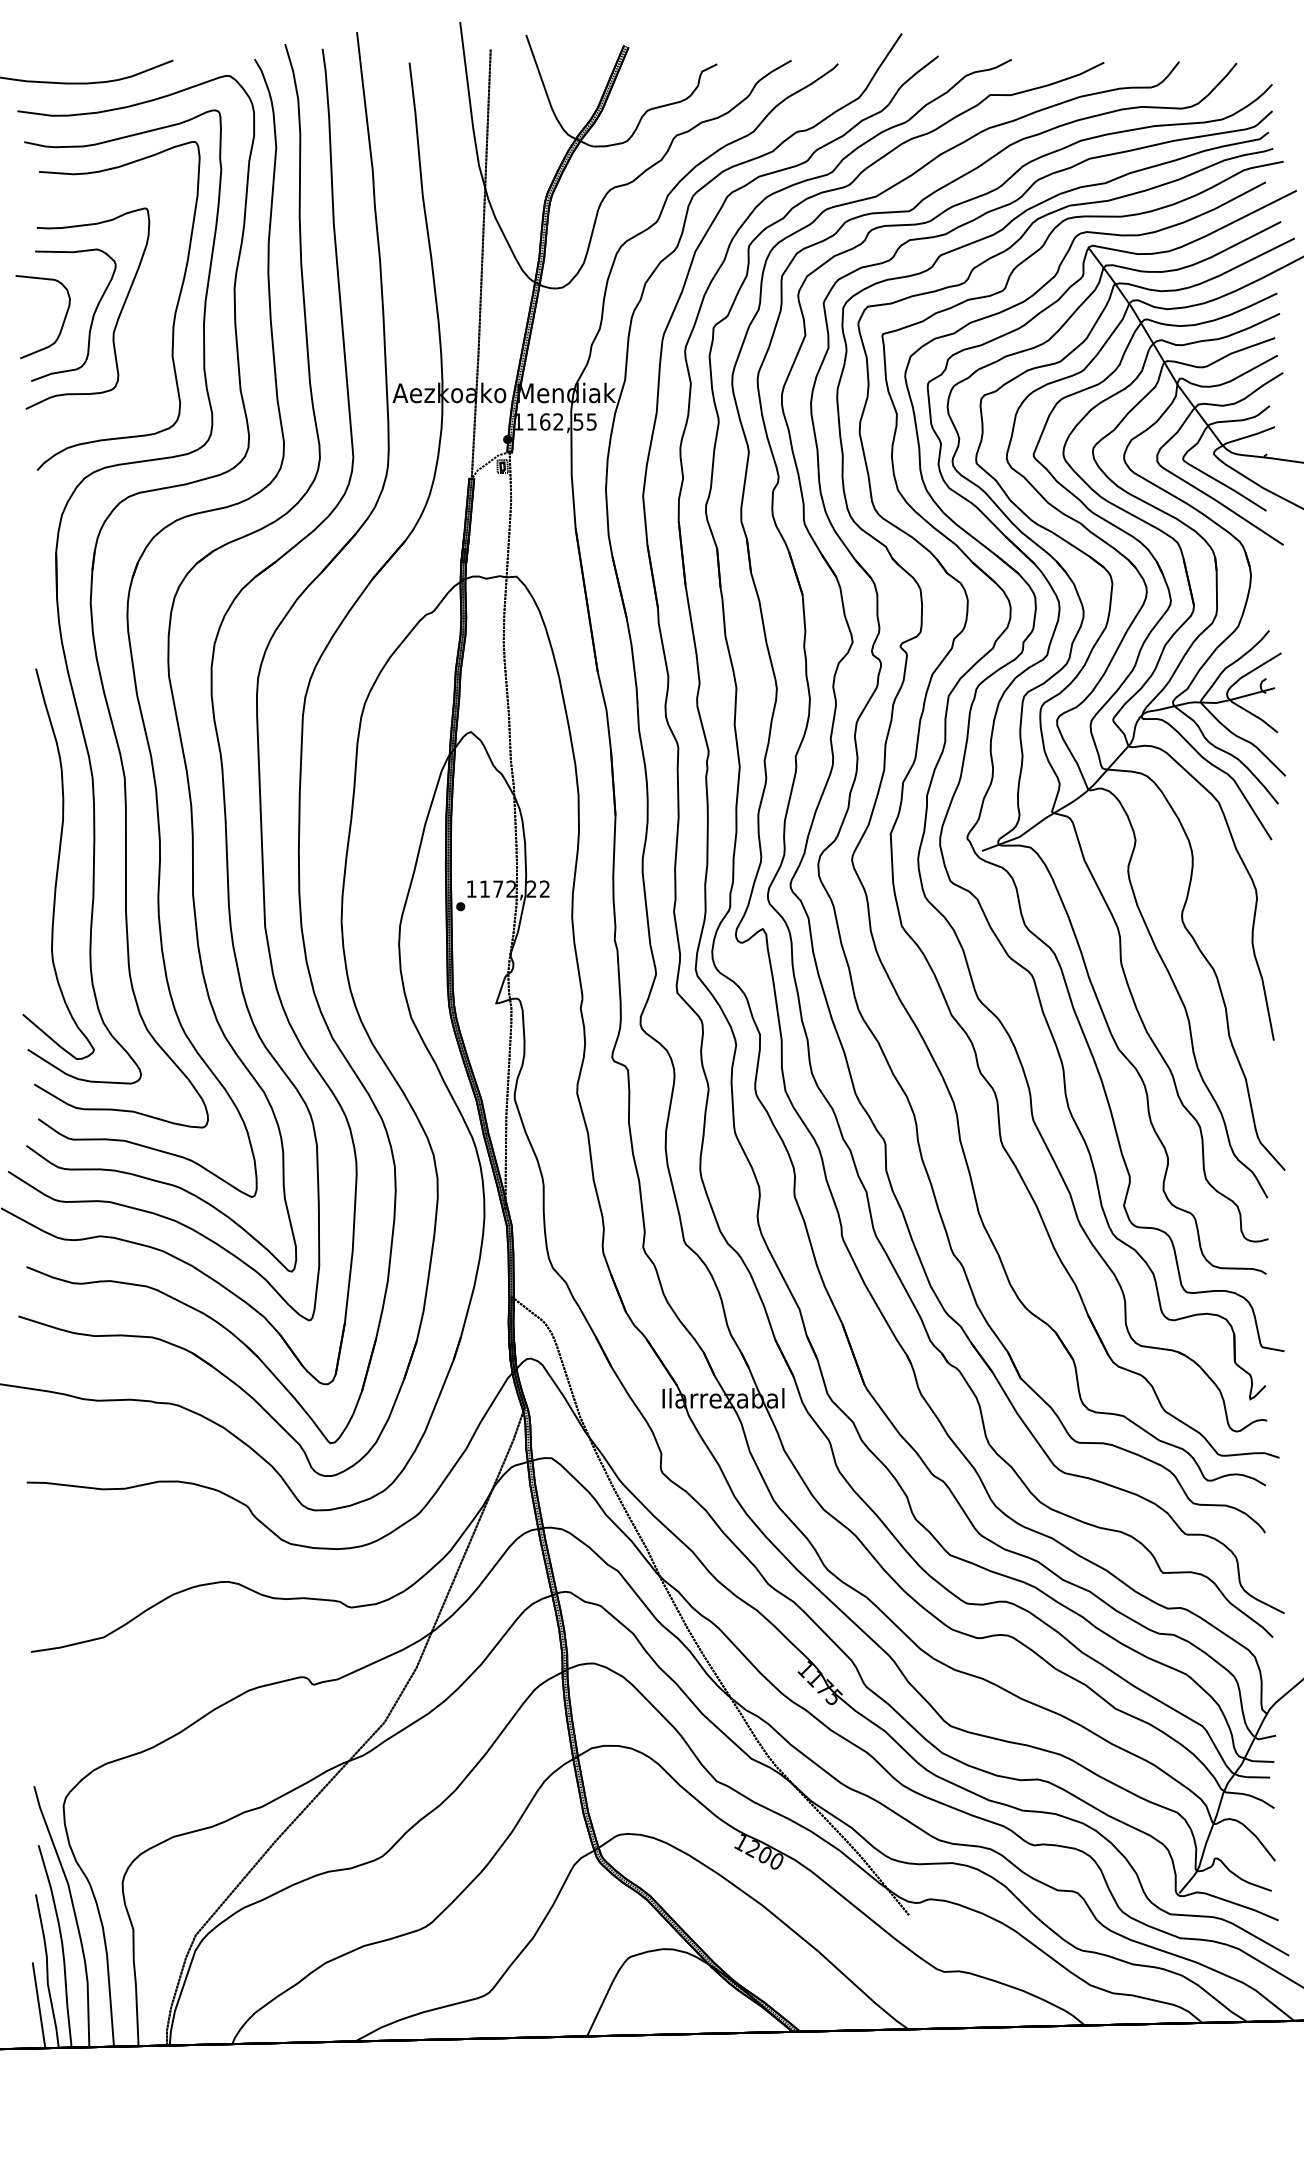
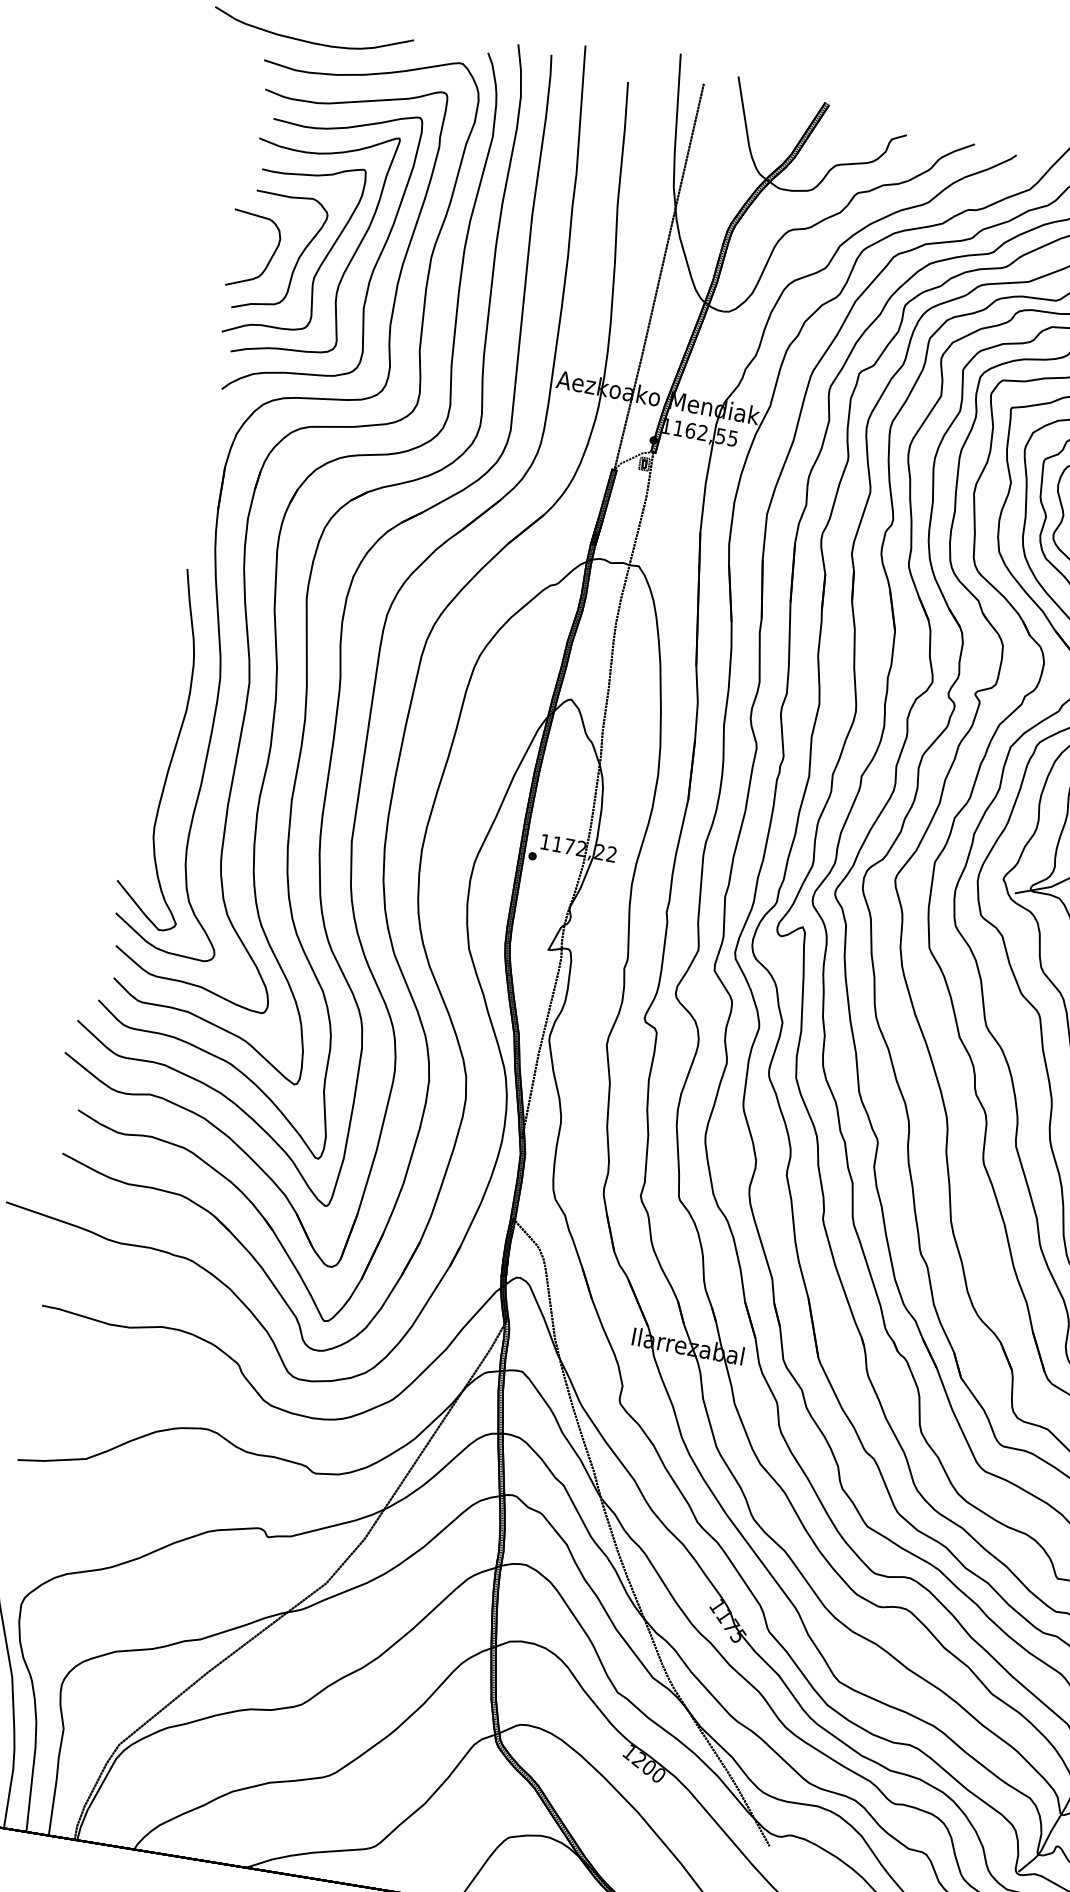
part: (146, 313) -> (347, 265), added

